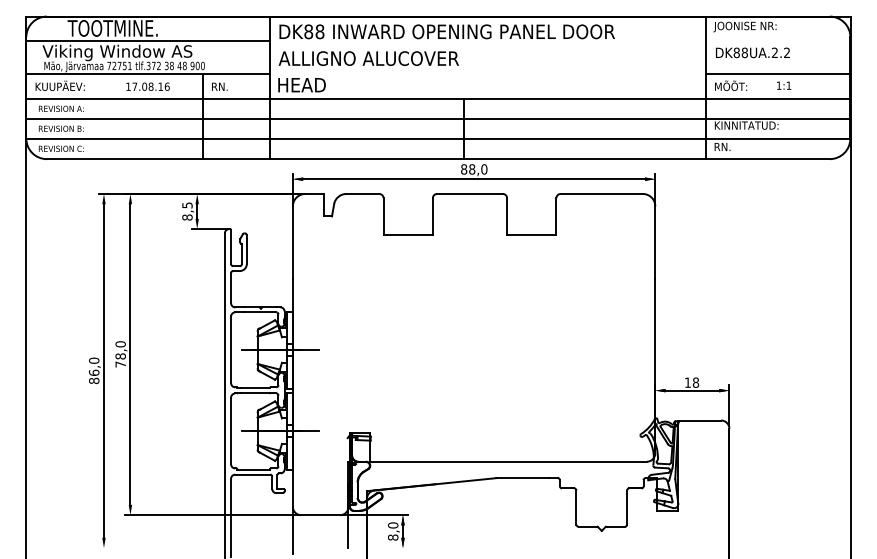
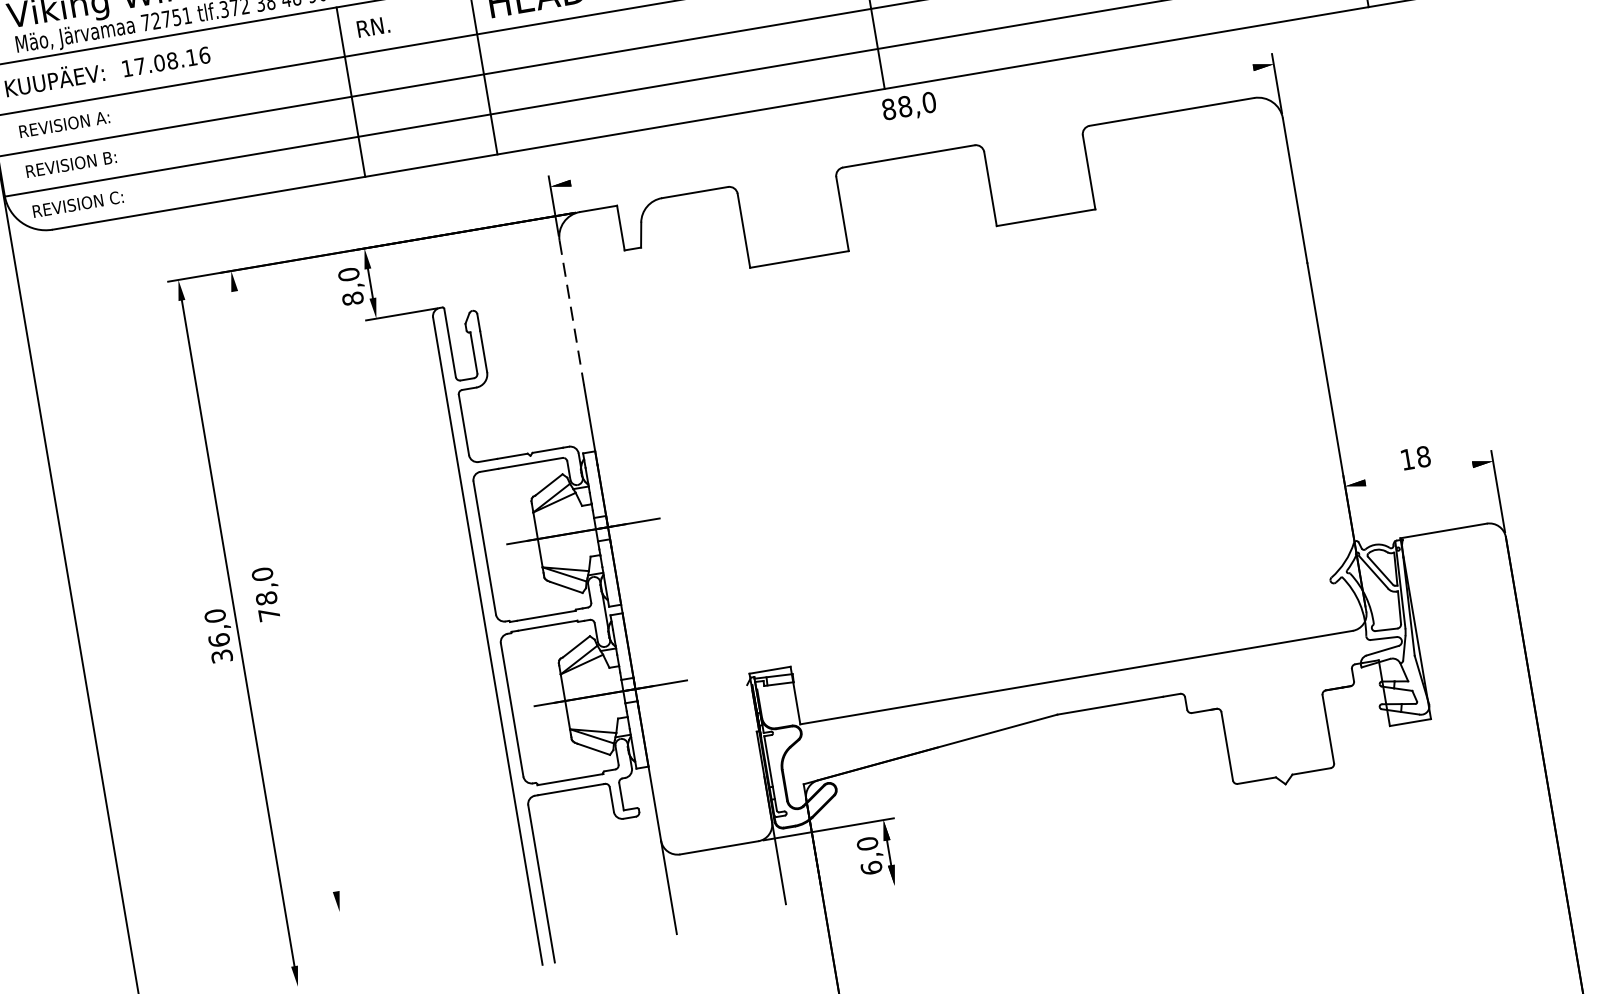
text: (147, 86) -> (165, 61), moved
line: (474, 179) -> (913, 125), removed
text: (187, 205) -> (349, 274), 8,5 -> 8,0
line: (292, 243) -> (571, 315), solid -> dashed
line: (130, 354) -> (285, 591), removed
text: (94, 380) -> (222, 655), 86,0 -> 36,0
line: (692, 390) -> (1419, 473), removed
line: (211, 515) -> (501, 885), removed
text: (393, 537) -> (872, 867), 8,0 -> 6,0

